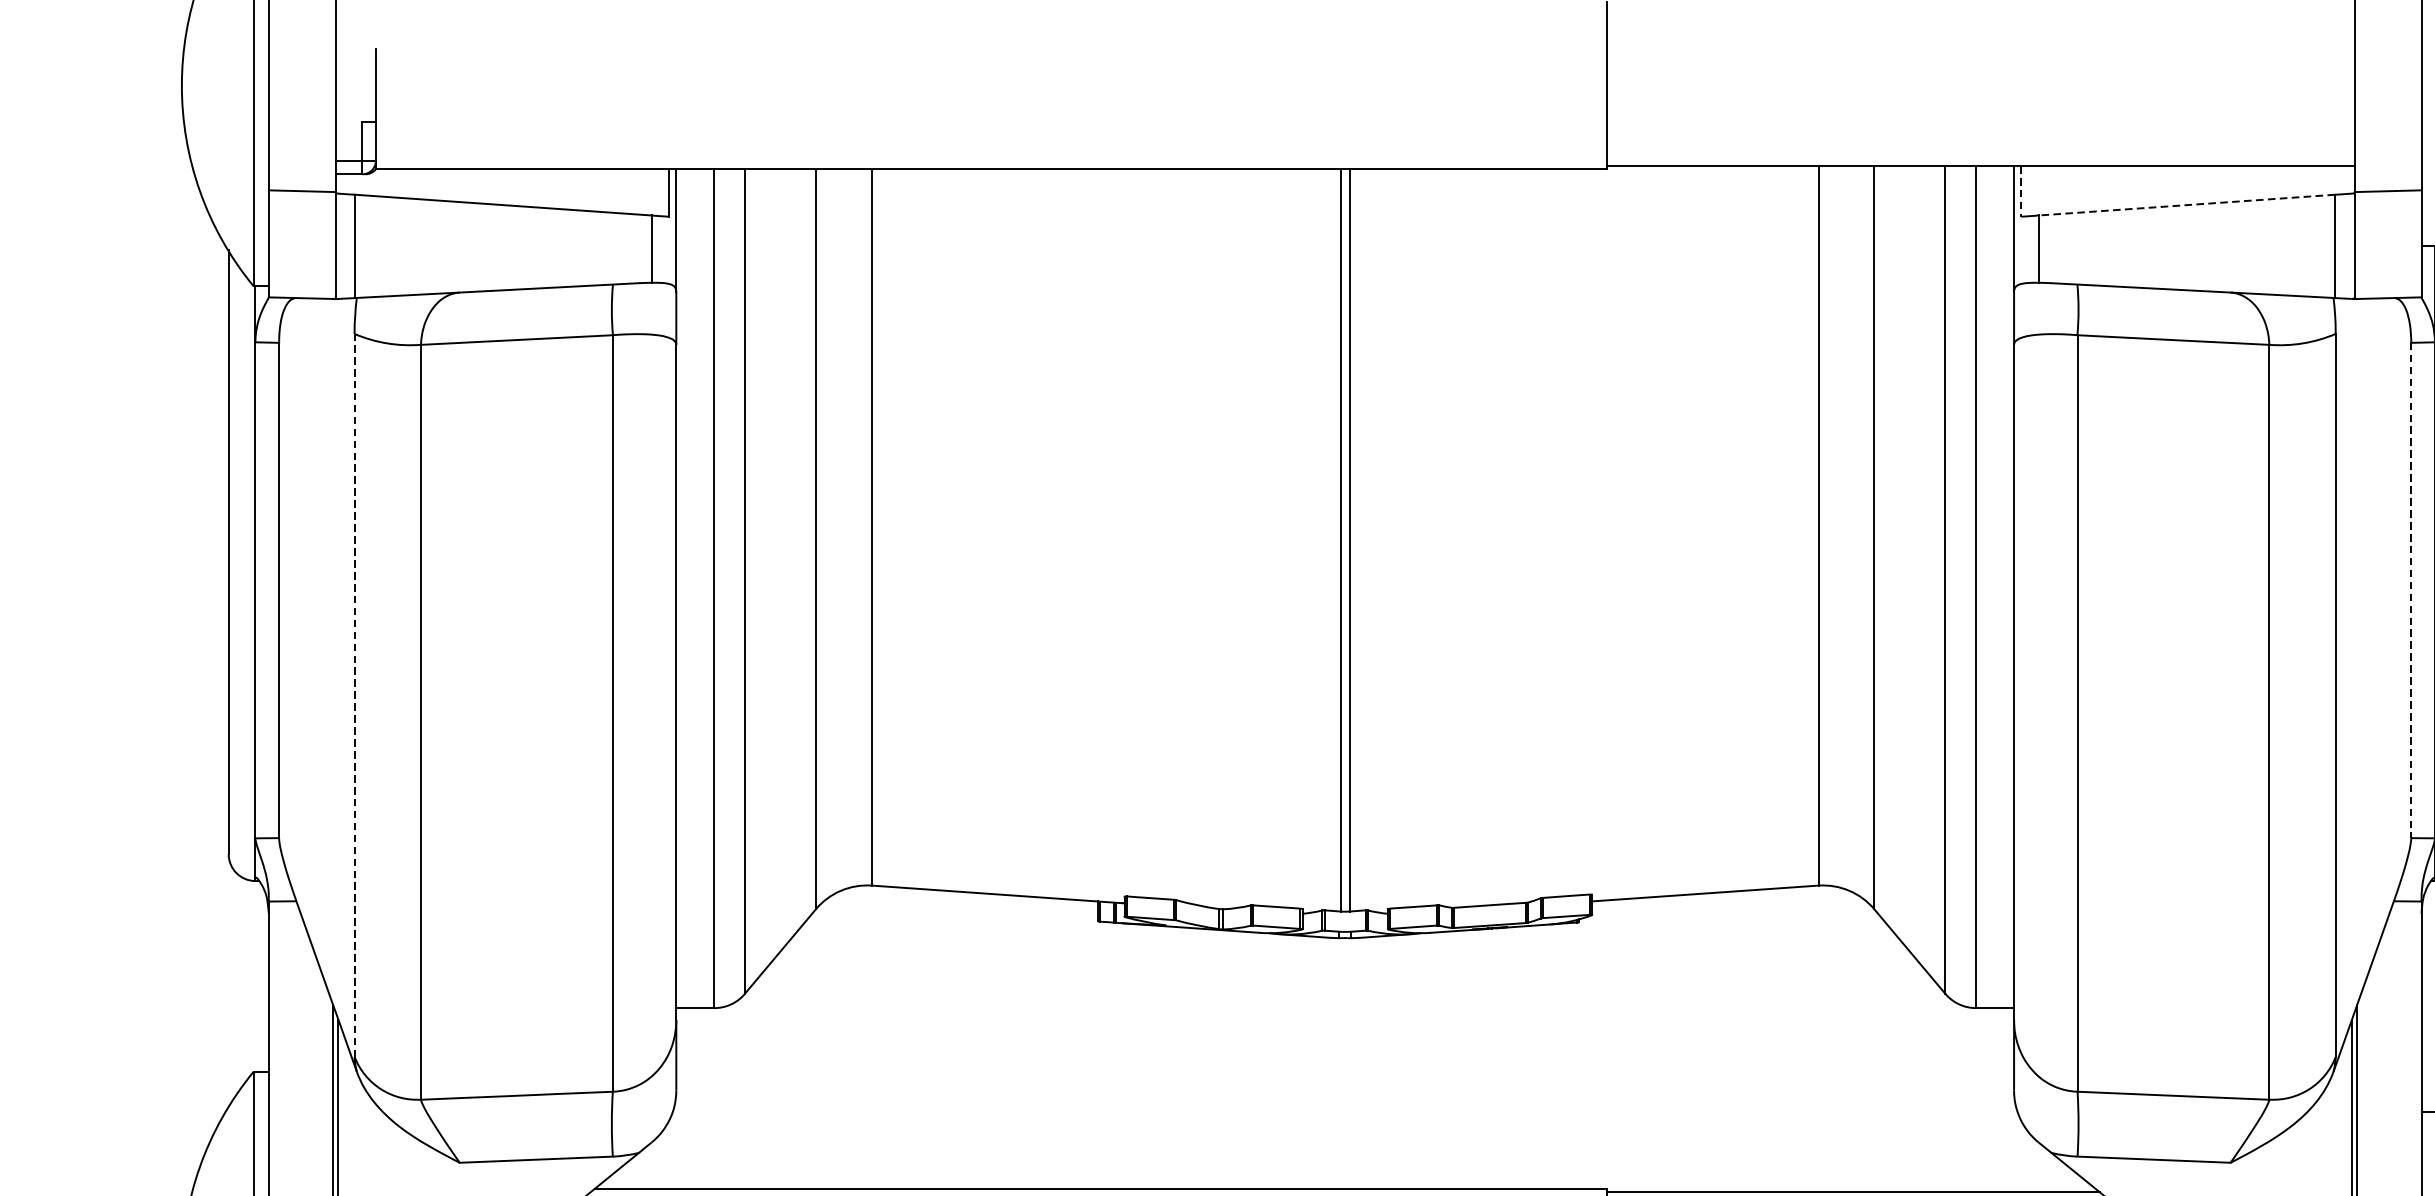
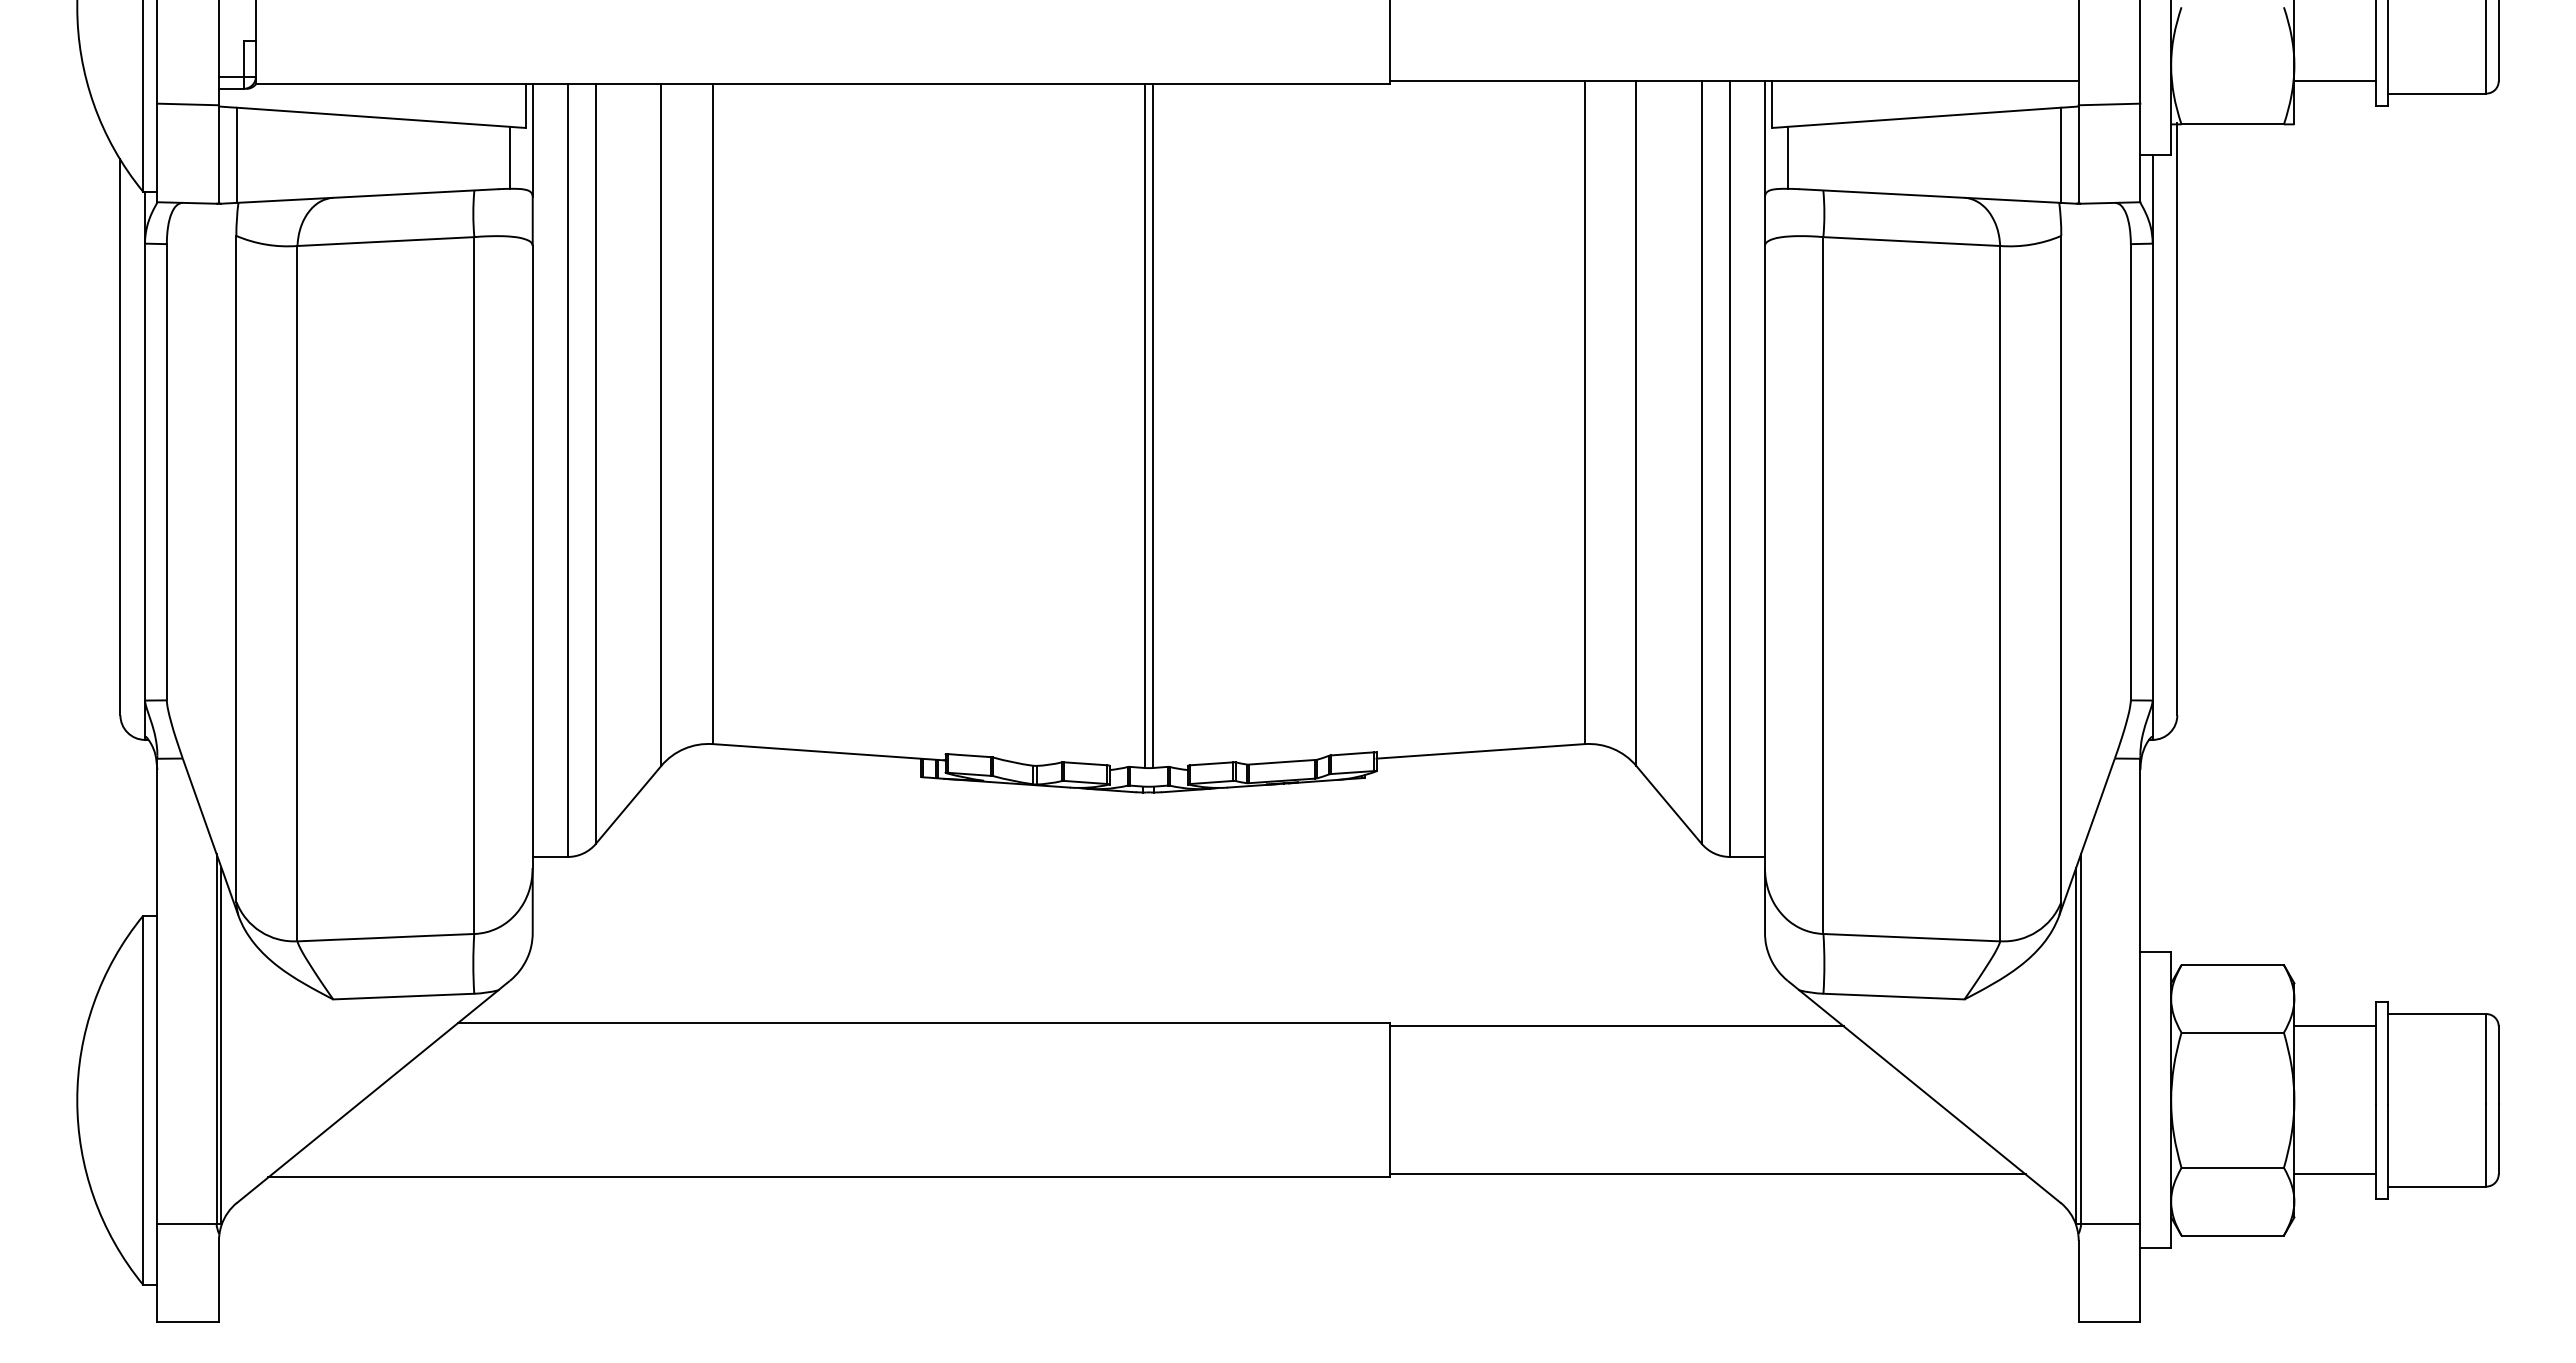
line: (2021, 192) -> (1771, 105), dashed -> solid
line: (2187, 205) -> (1924, 117), dashed -> solid
line: (2410, 590) -> (2130, 472), dashed -> solid
line: (354, 694) -> (236, 568), dashed -> solid

